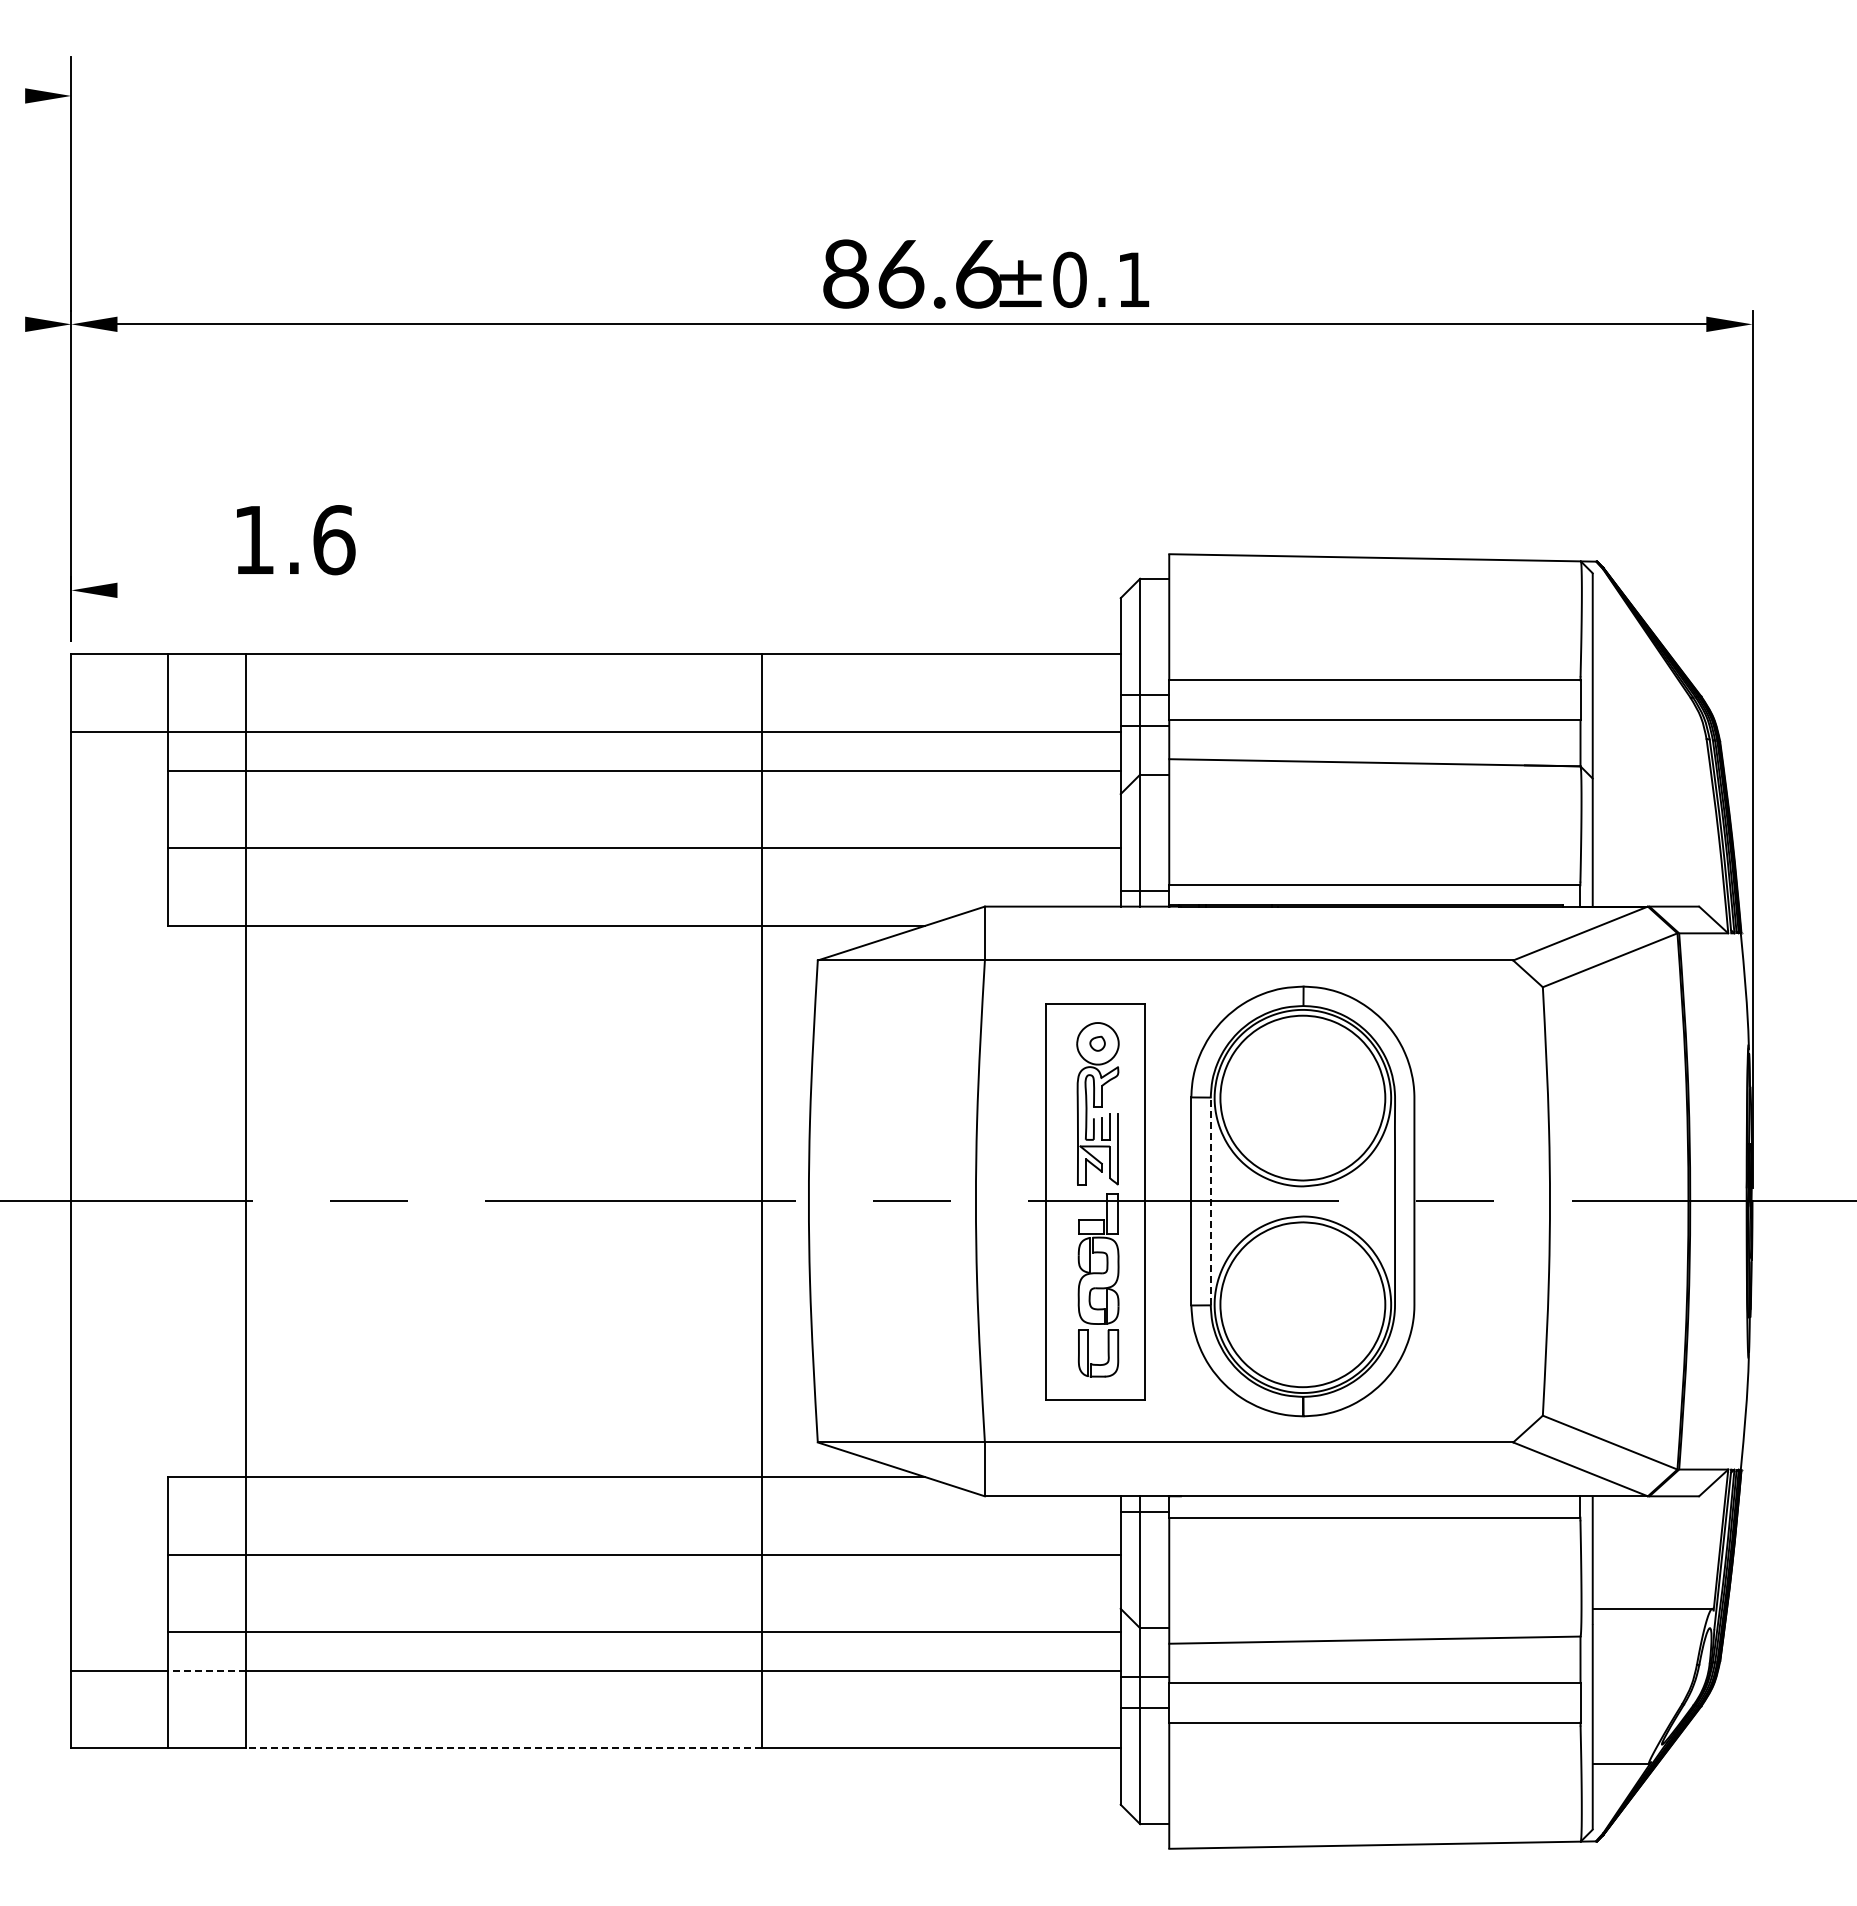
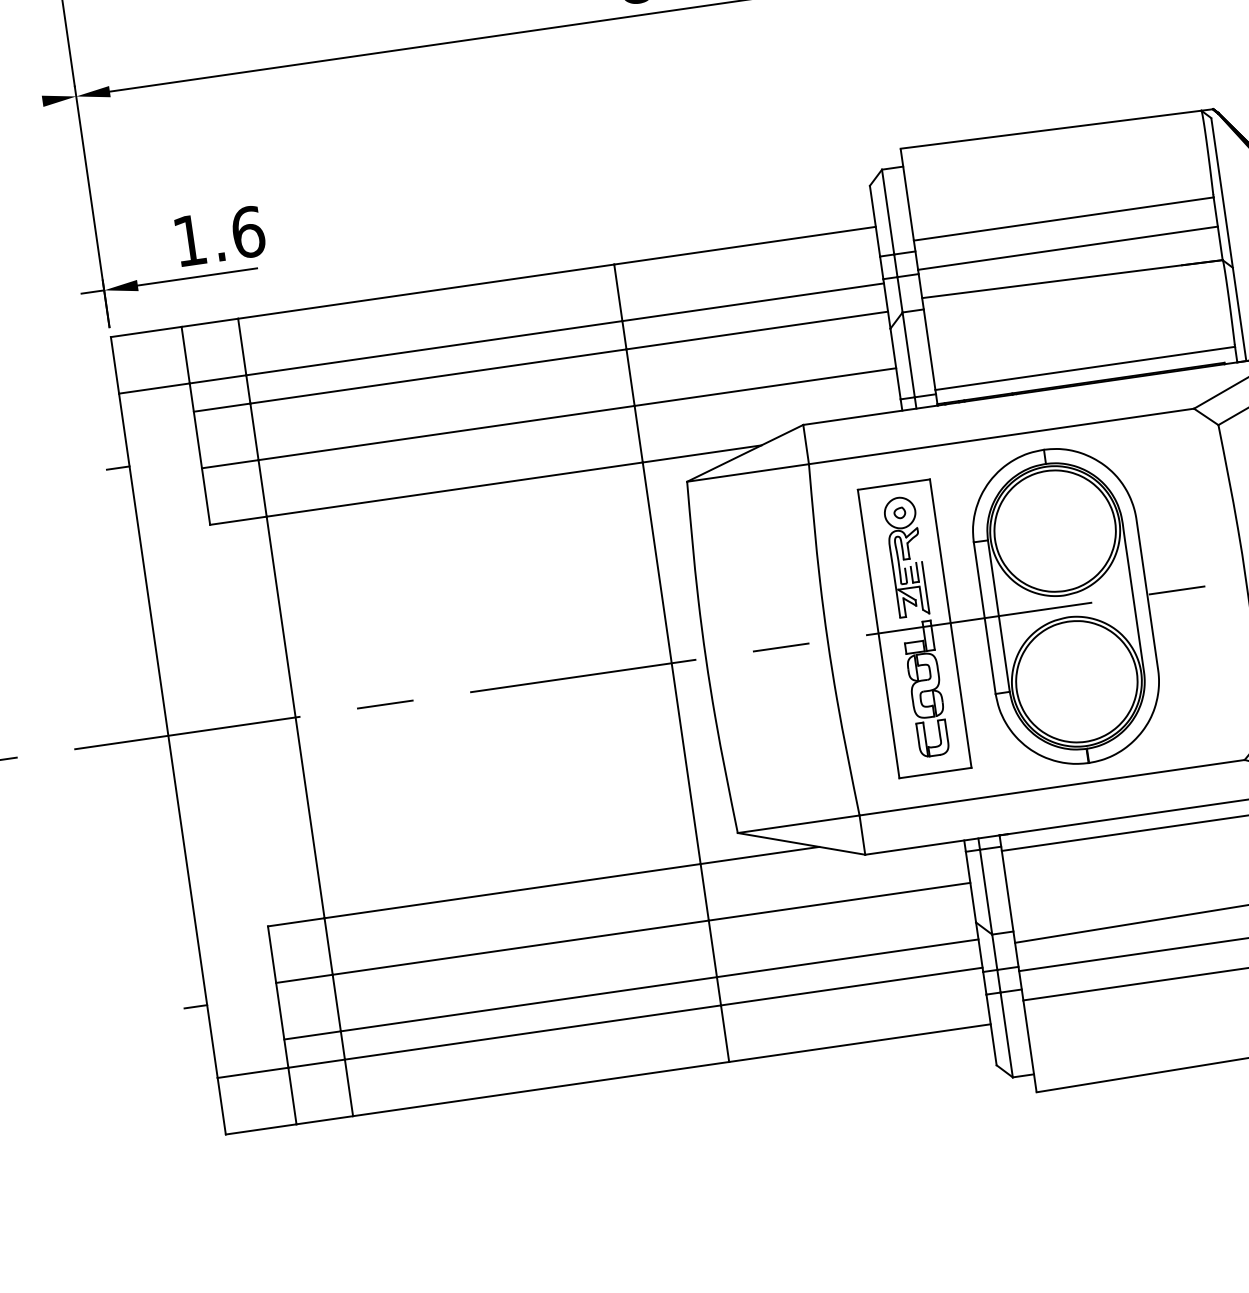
text: (296, 540) -> (220, 236), moved
line: (55, 590) -> (92, 292), added
line: (199, 590) -> (197, 277), added
line: (55, 831) -> (117, 467), added
line: (1210, 1201) -> (998, 616), dashed -> solid
line: (55, 1571) -> (195, 1007), added
line: (207, 1670) -> (316, 1063), dashed -> solid
line: (503, 1748) -> (540, 1089), dashed -> solid

